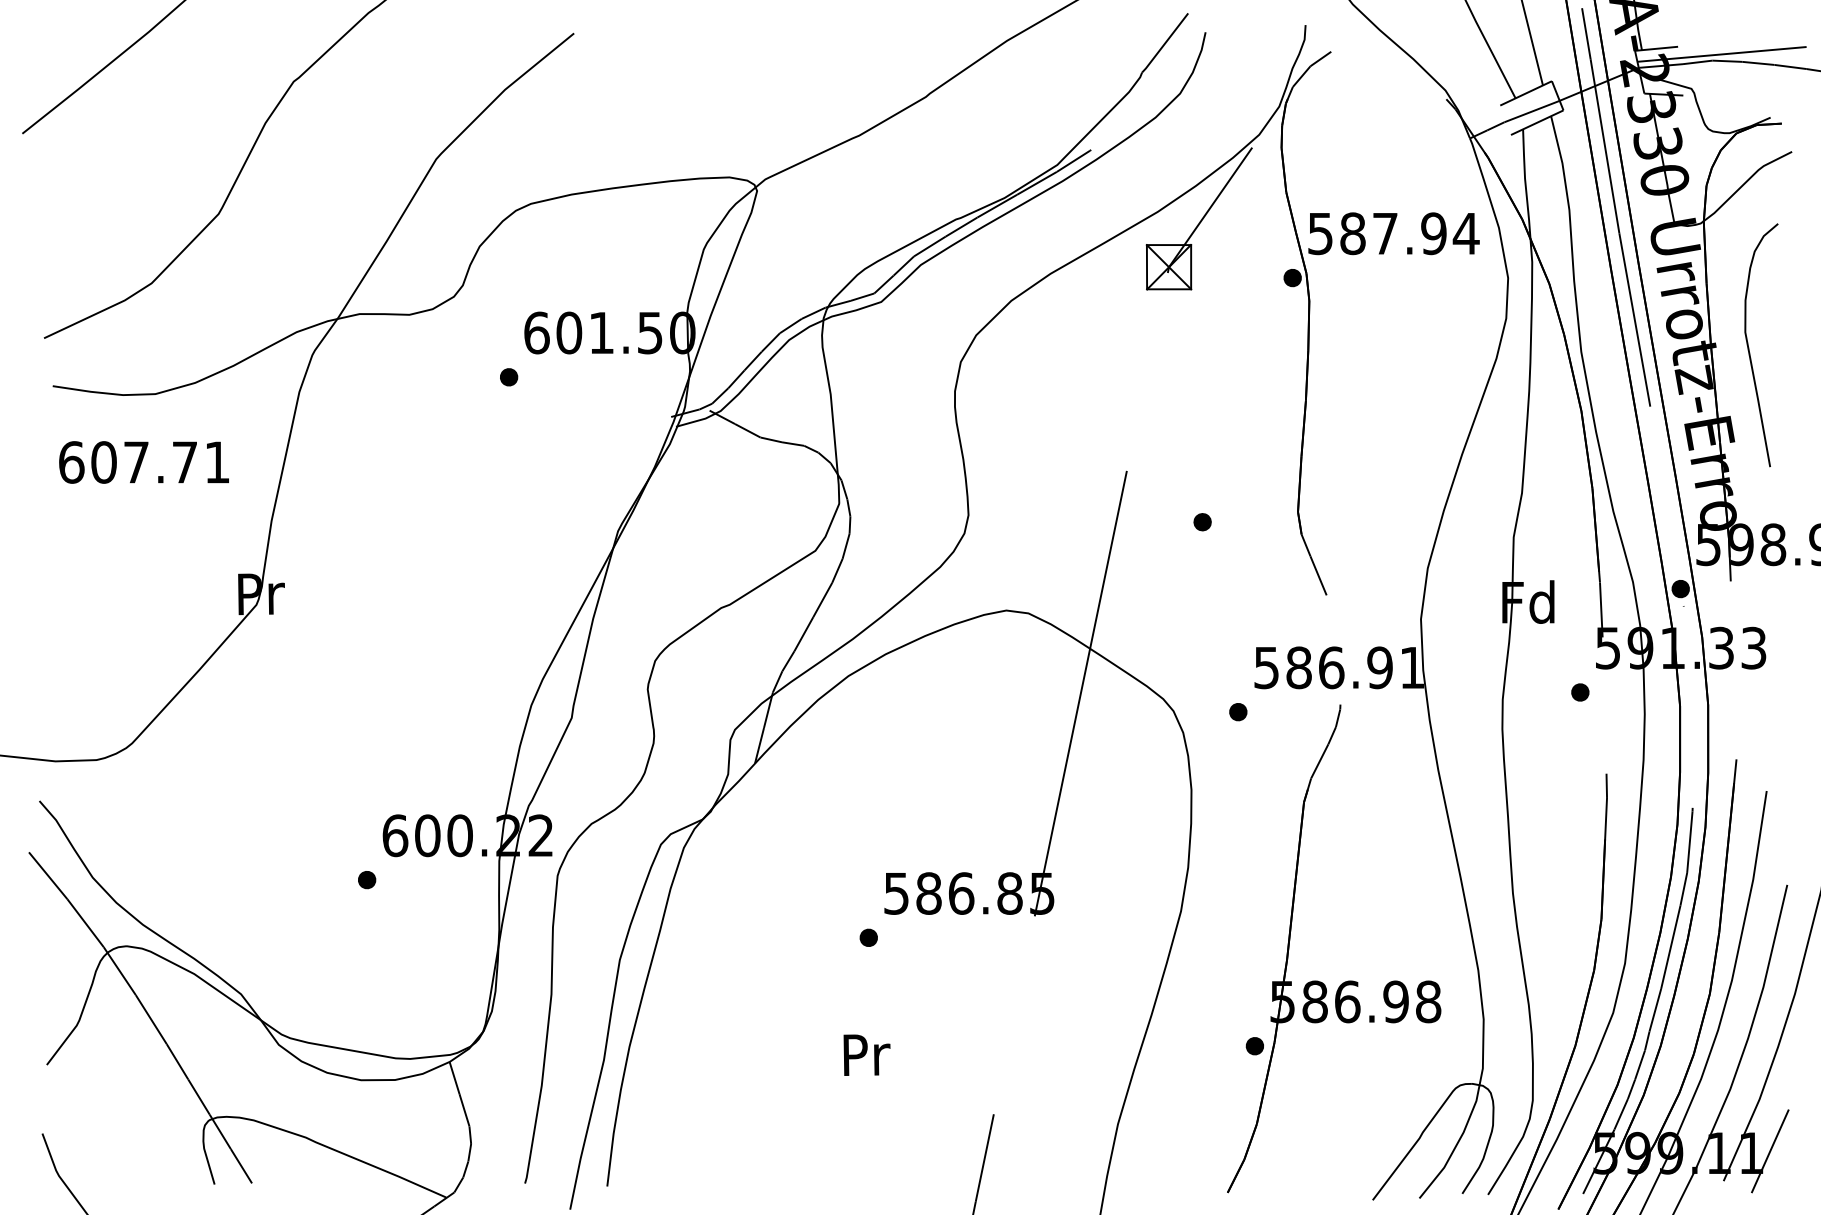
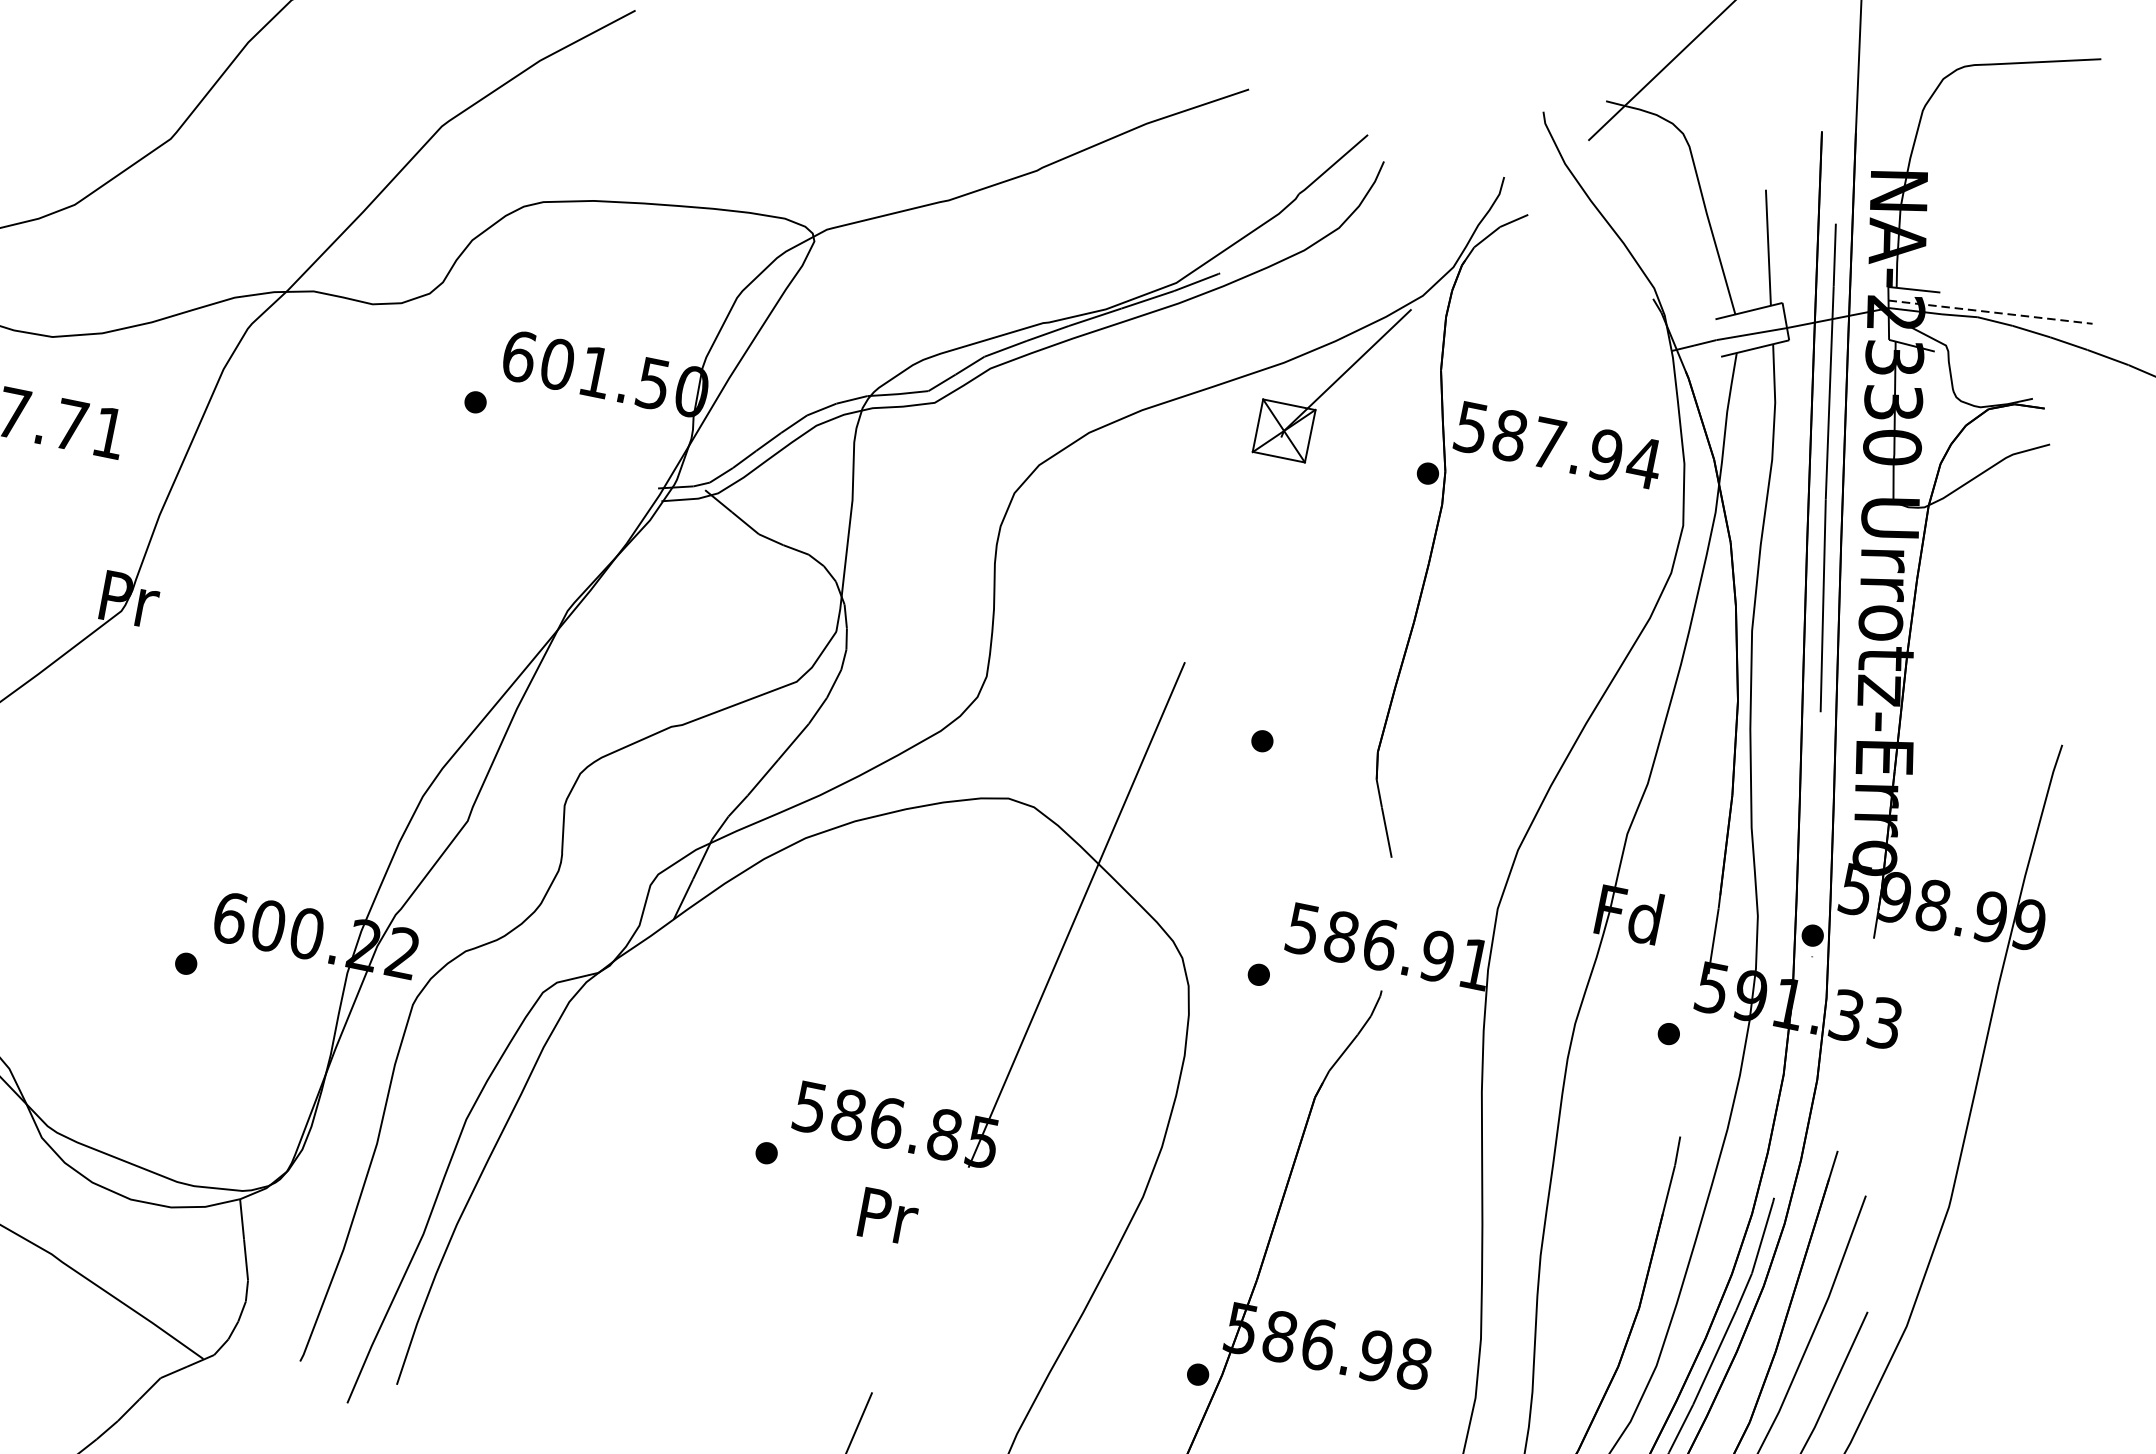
line: (1722, 54) -> (1991, 312), solid -> dashed
curve: (1749, 347) -> (1952, 666), removed
text: (866, 1054) -> (888, 1215), moved

